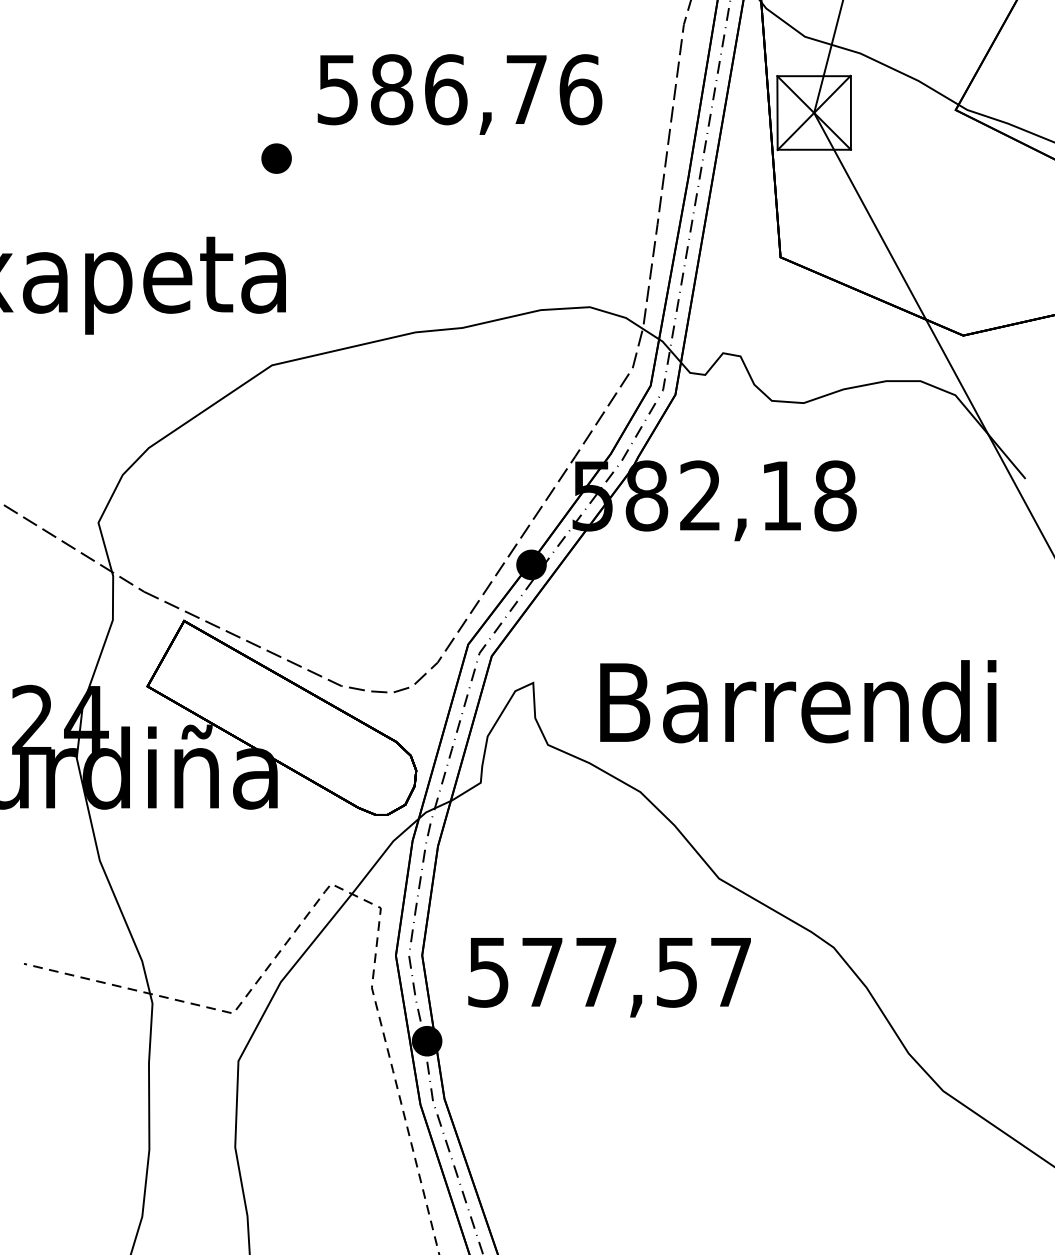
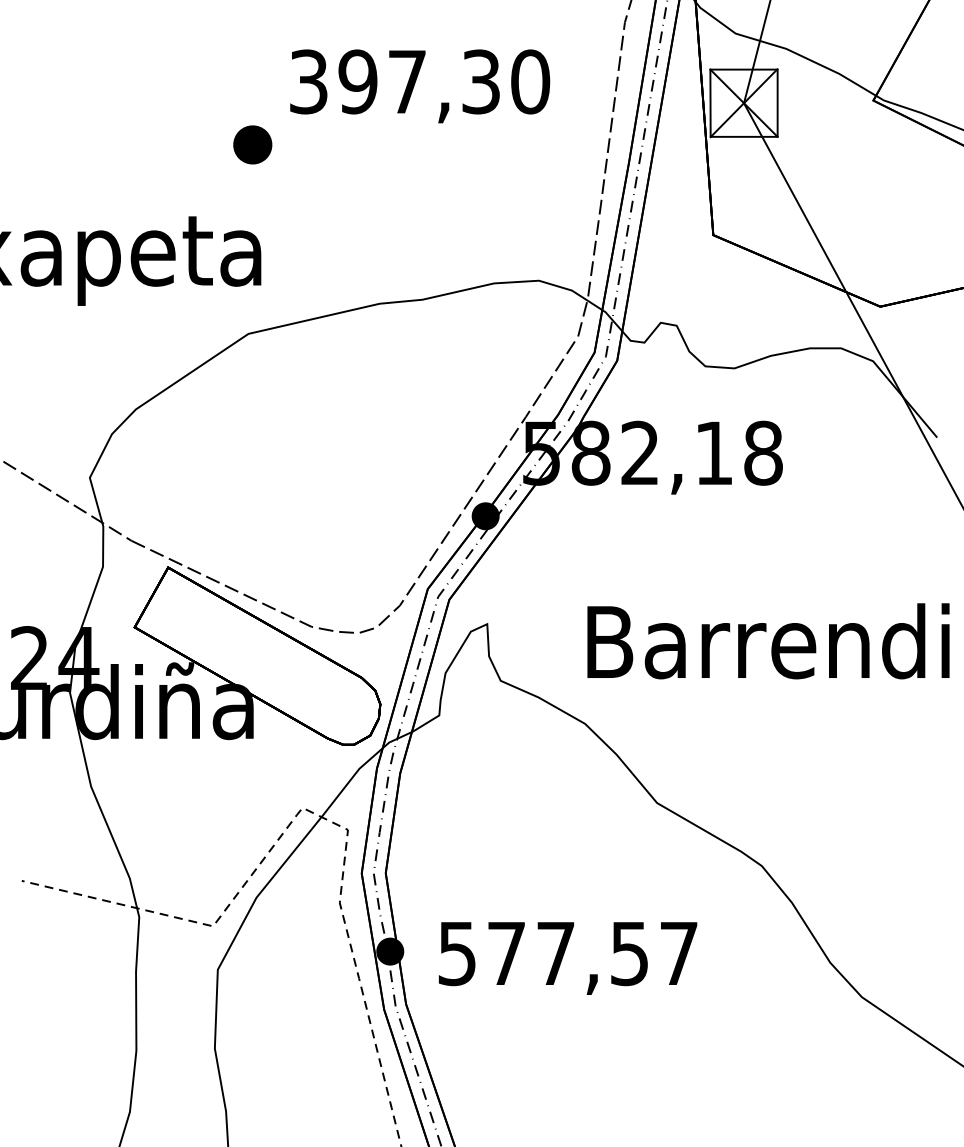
text: (460, 89) -> (420, 81), 586,76 -> 397,30
part: (276, 158) -> (252, 144), size x1.4
text: (798, 701) -> (768, 641), moved
text: (609, 977) -> (567, 958), moved

